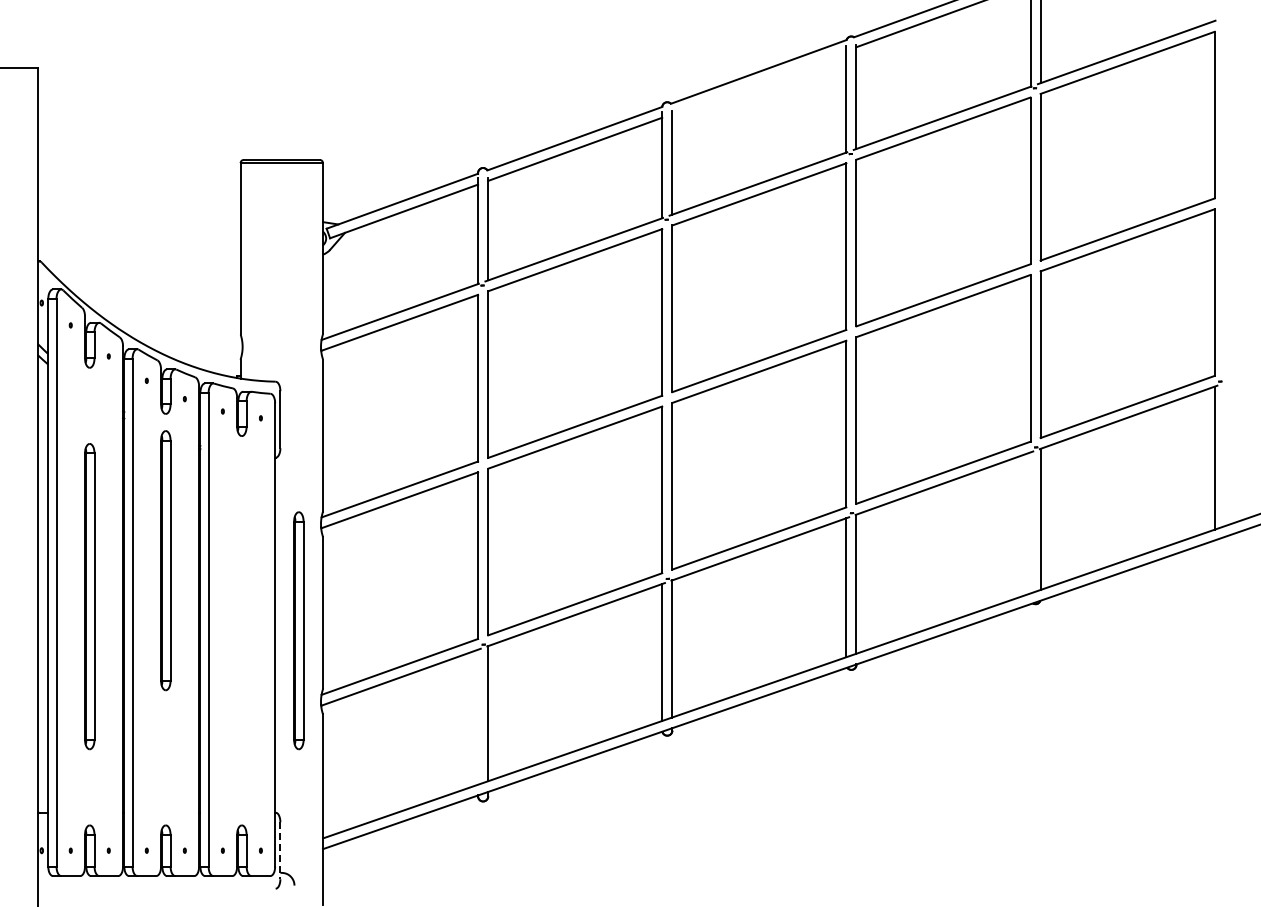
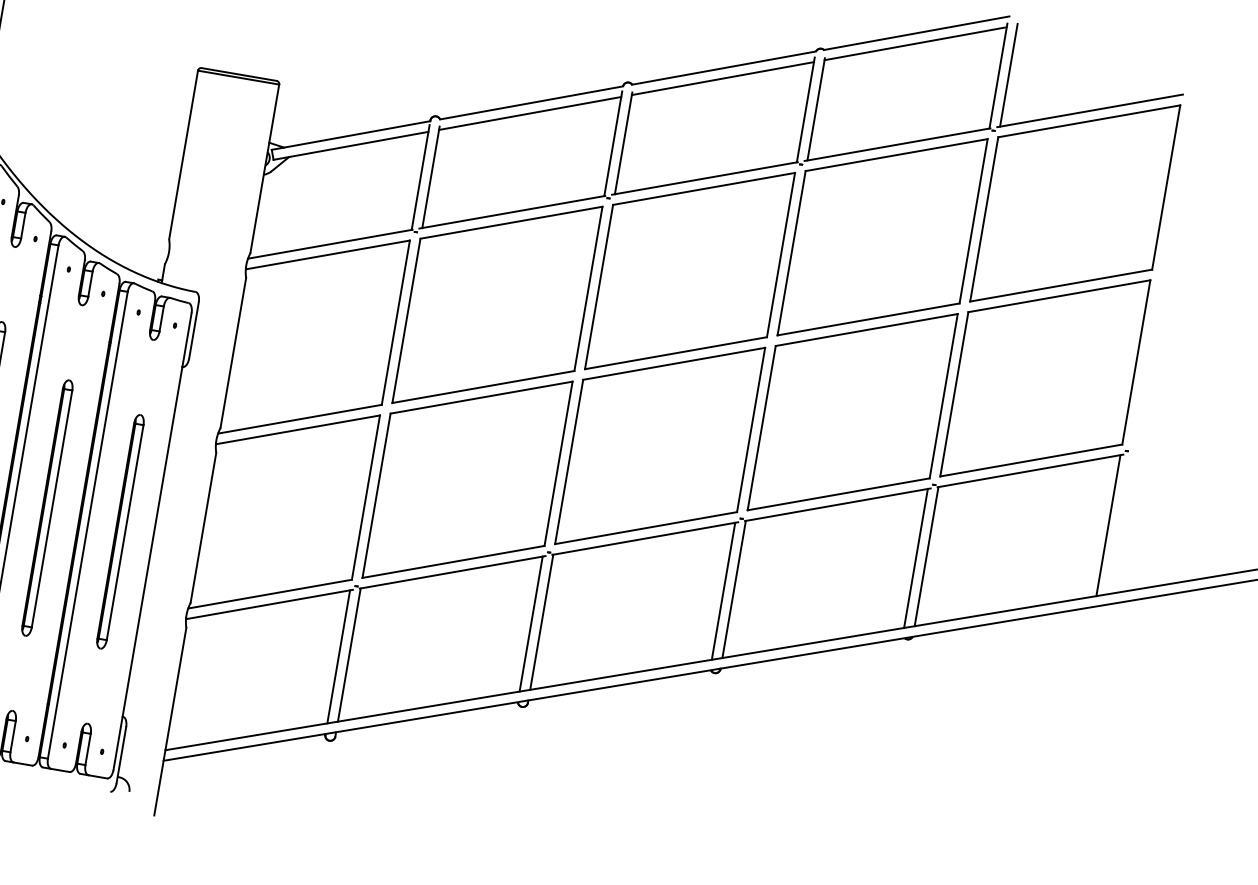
line: (759, 82) -> (723, 78), added
line: (1030, 522) -> (916, 558), added
part: (165, 560) -> (47, 507), moved
part: (298, 630) -> (120, 531), moved
line: (478, 716) -> (339, 656), added
line: (280, 850) -> (121, 754), dashed -> solid

